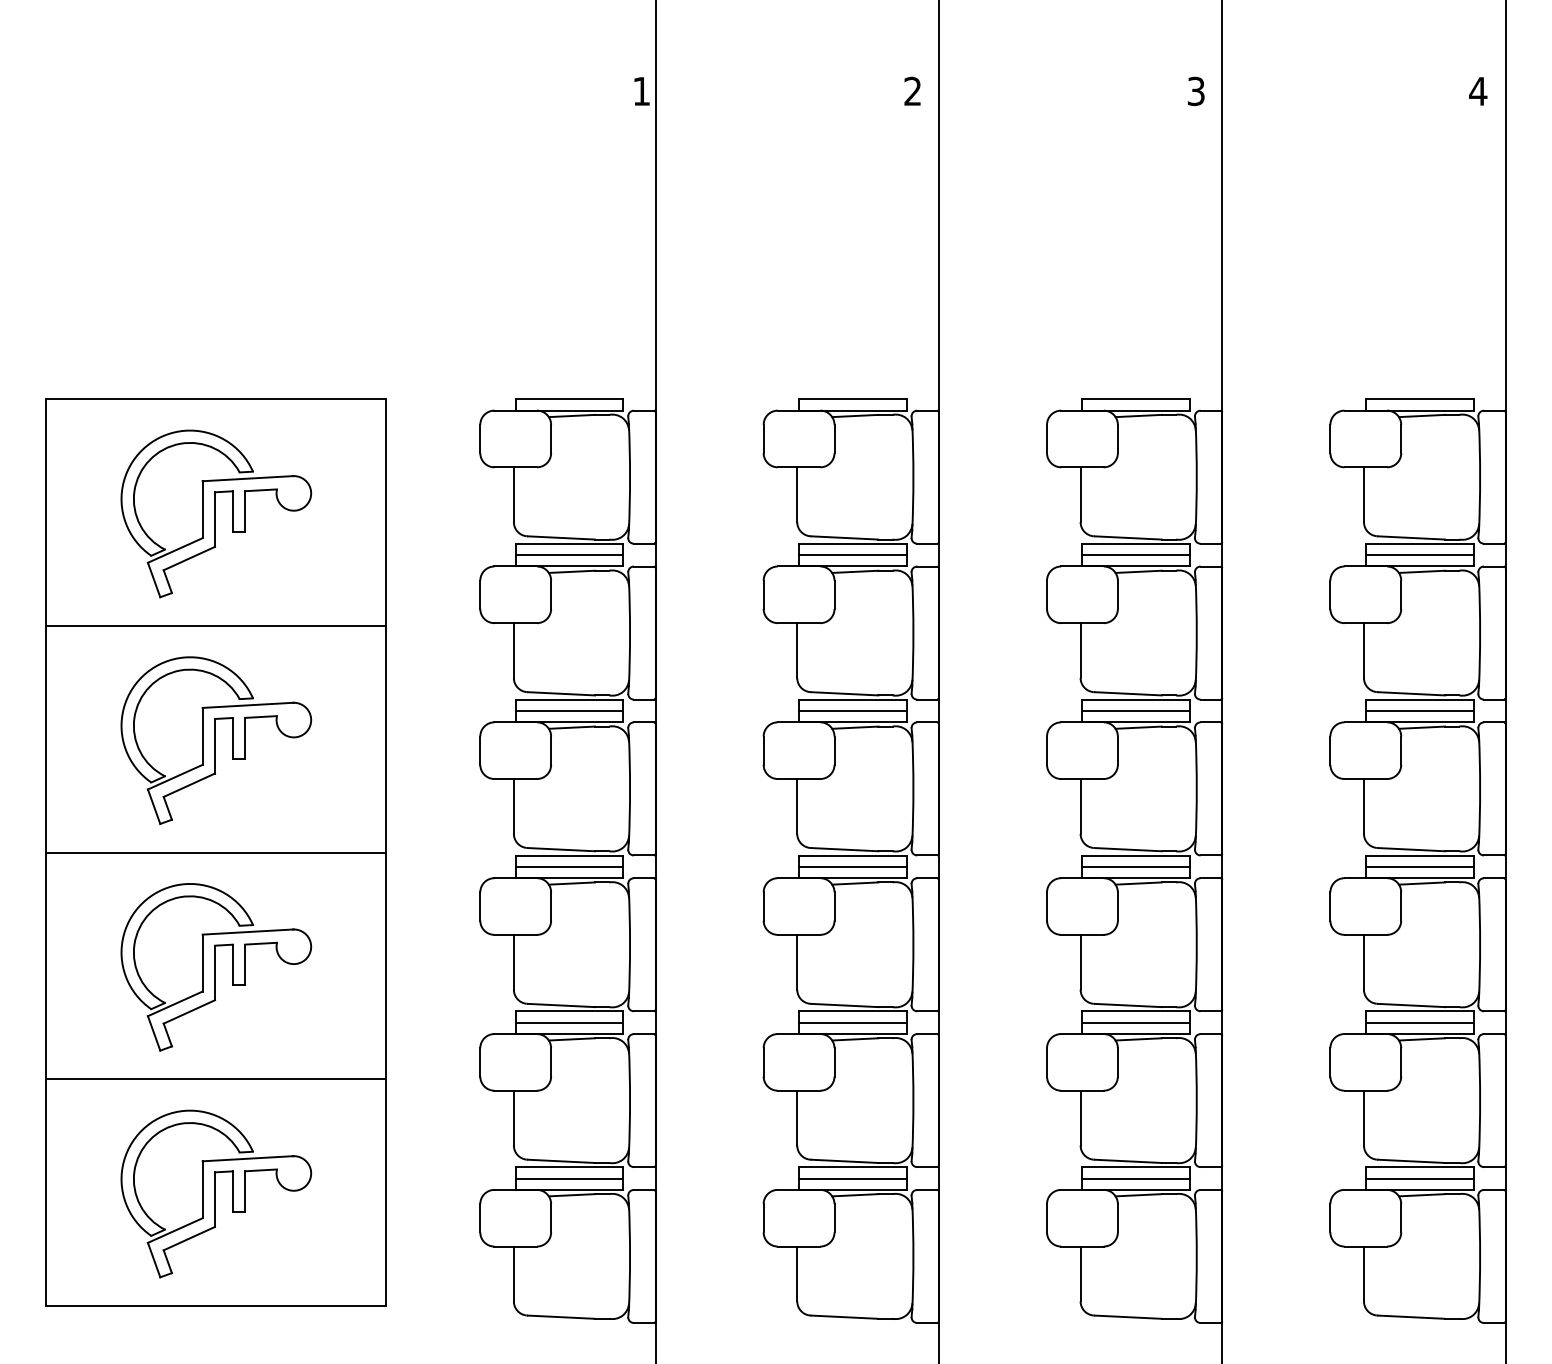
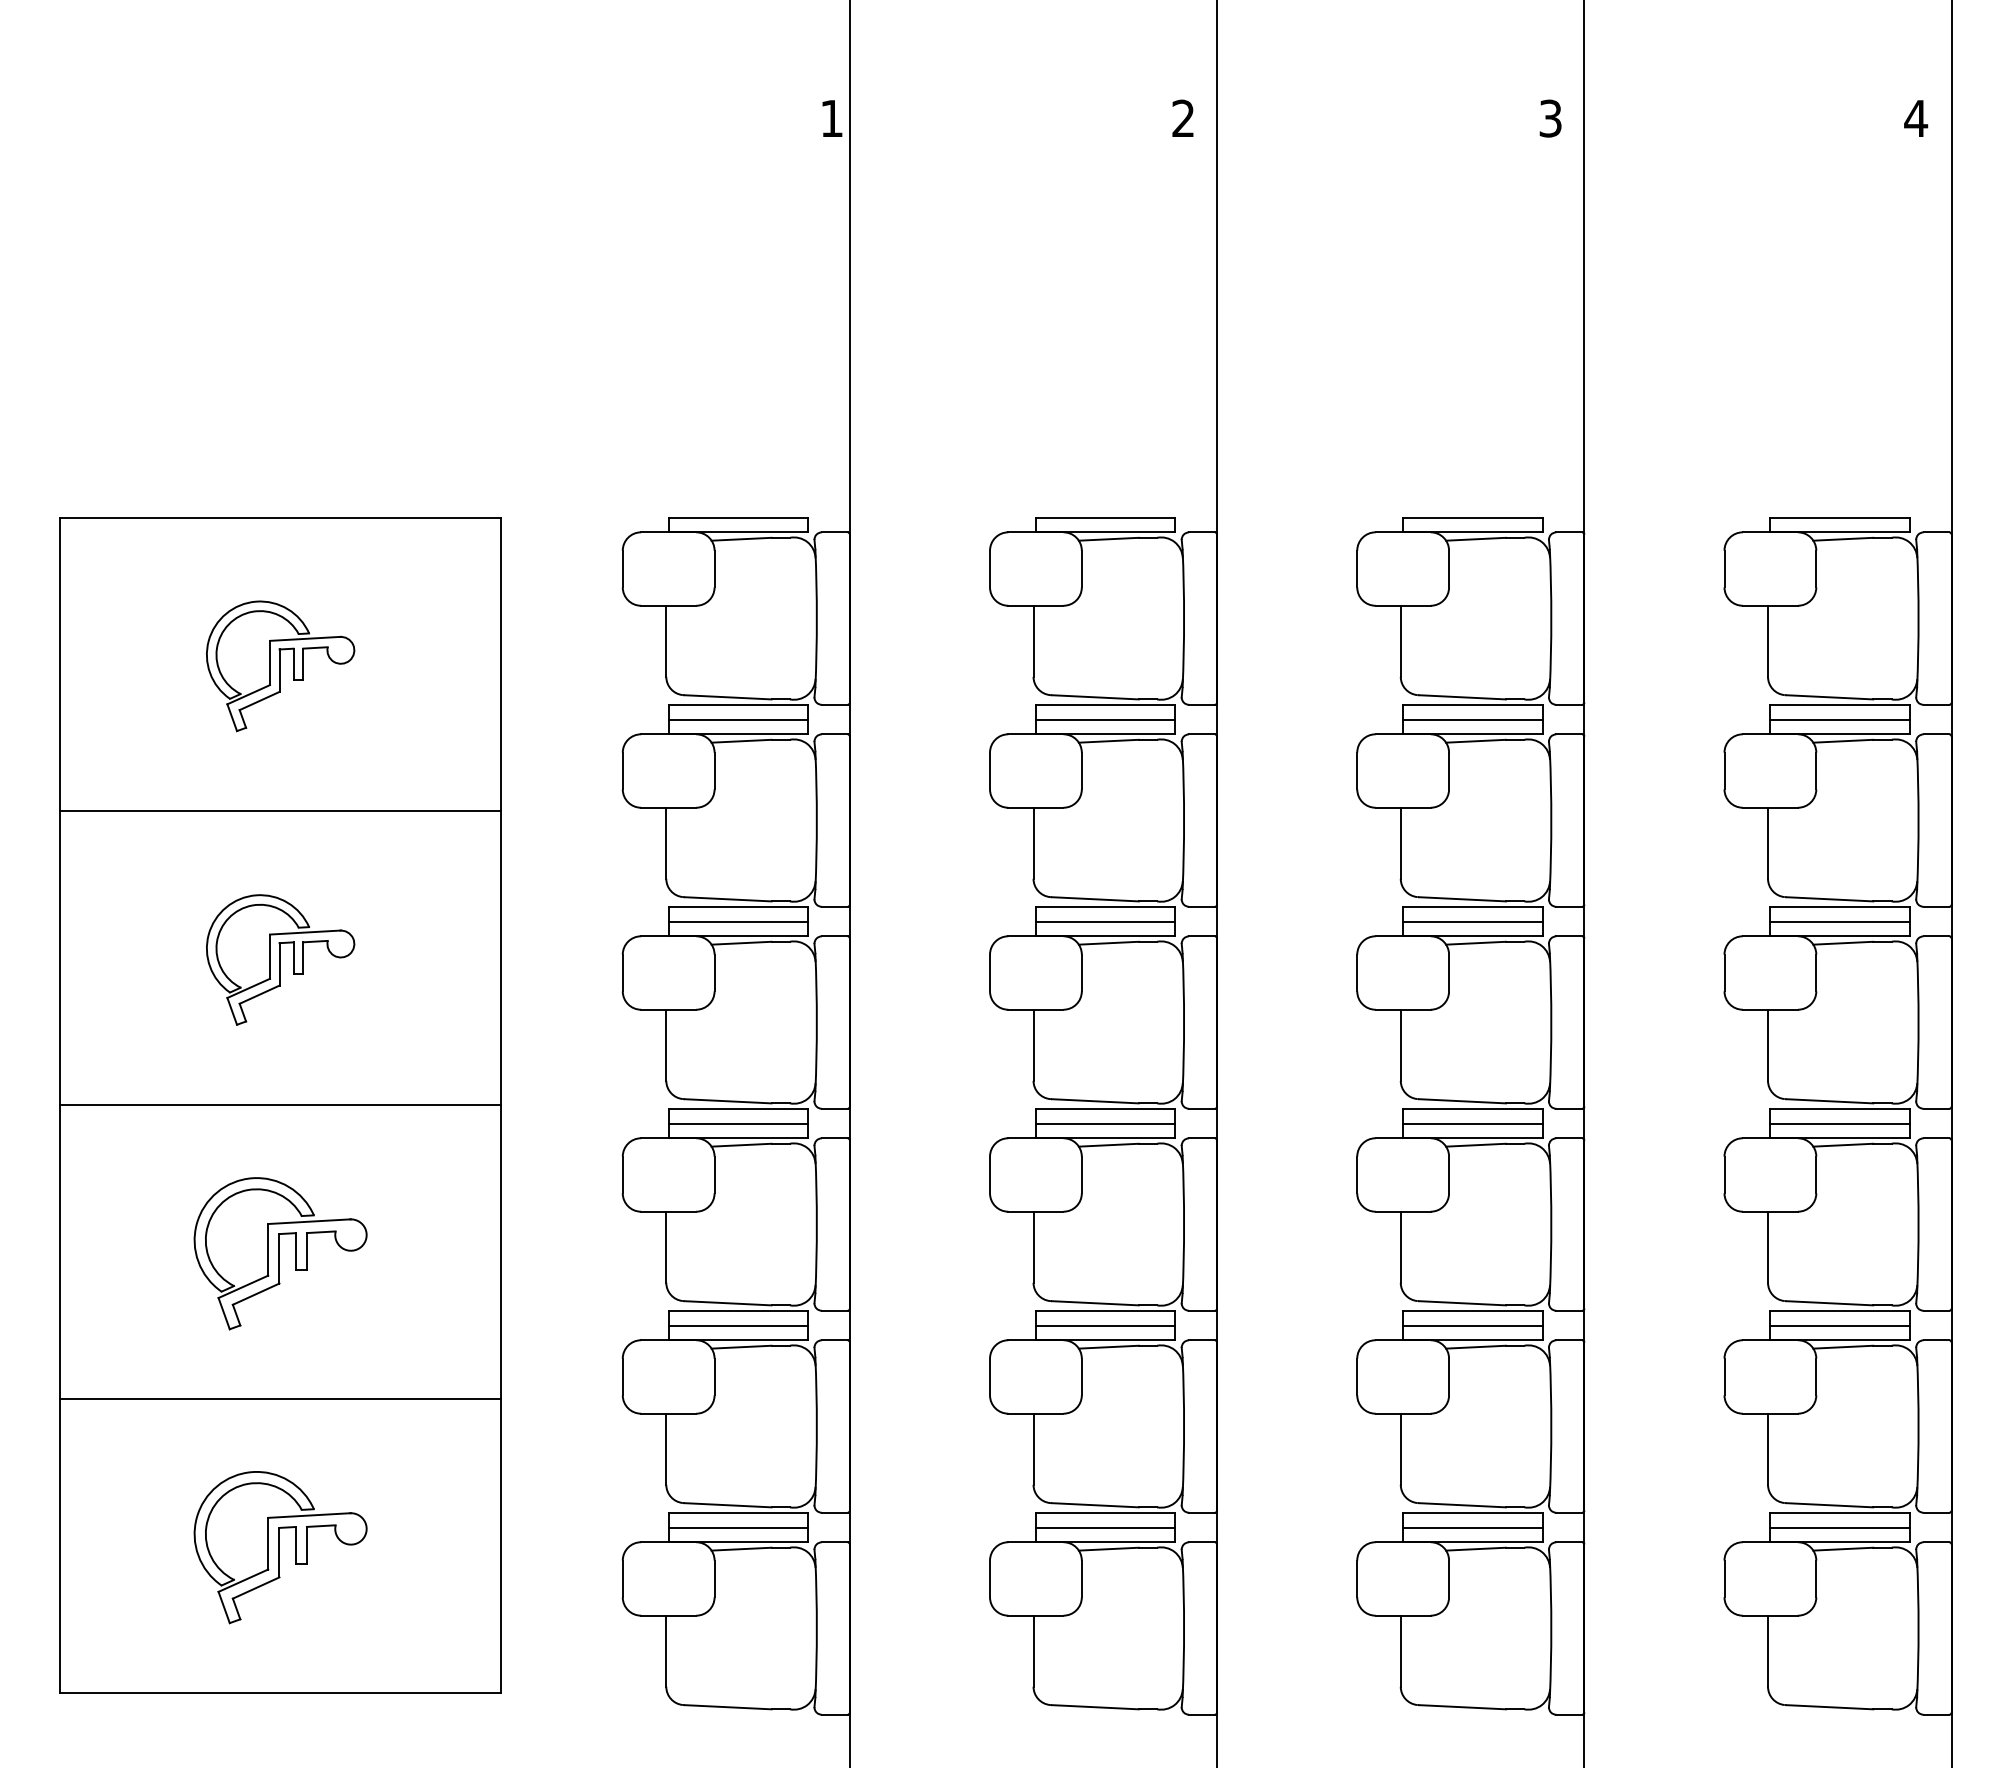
part: (216, 514) -> (280, 666), size x0.6
part: (216, 740) -> (280, 959), size x0.6
part: (216, 967) -> (280, 1253), size x0.7
part: (216, 1193) -> (280, 1547), size x0.7

